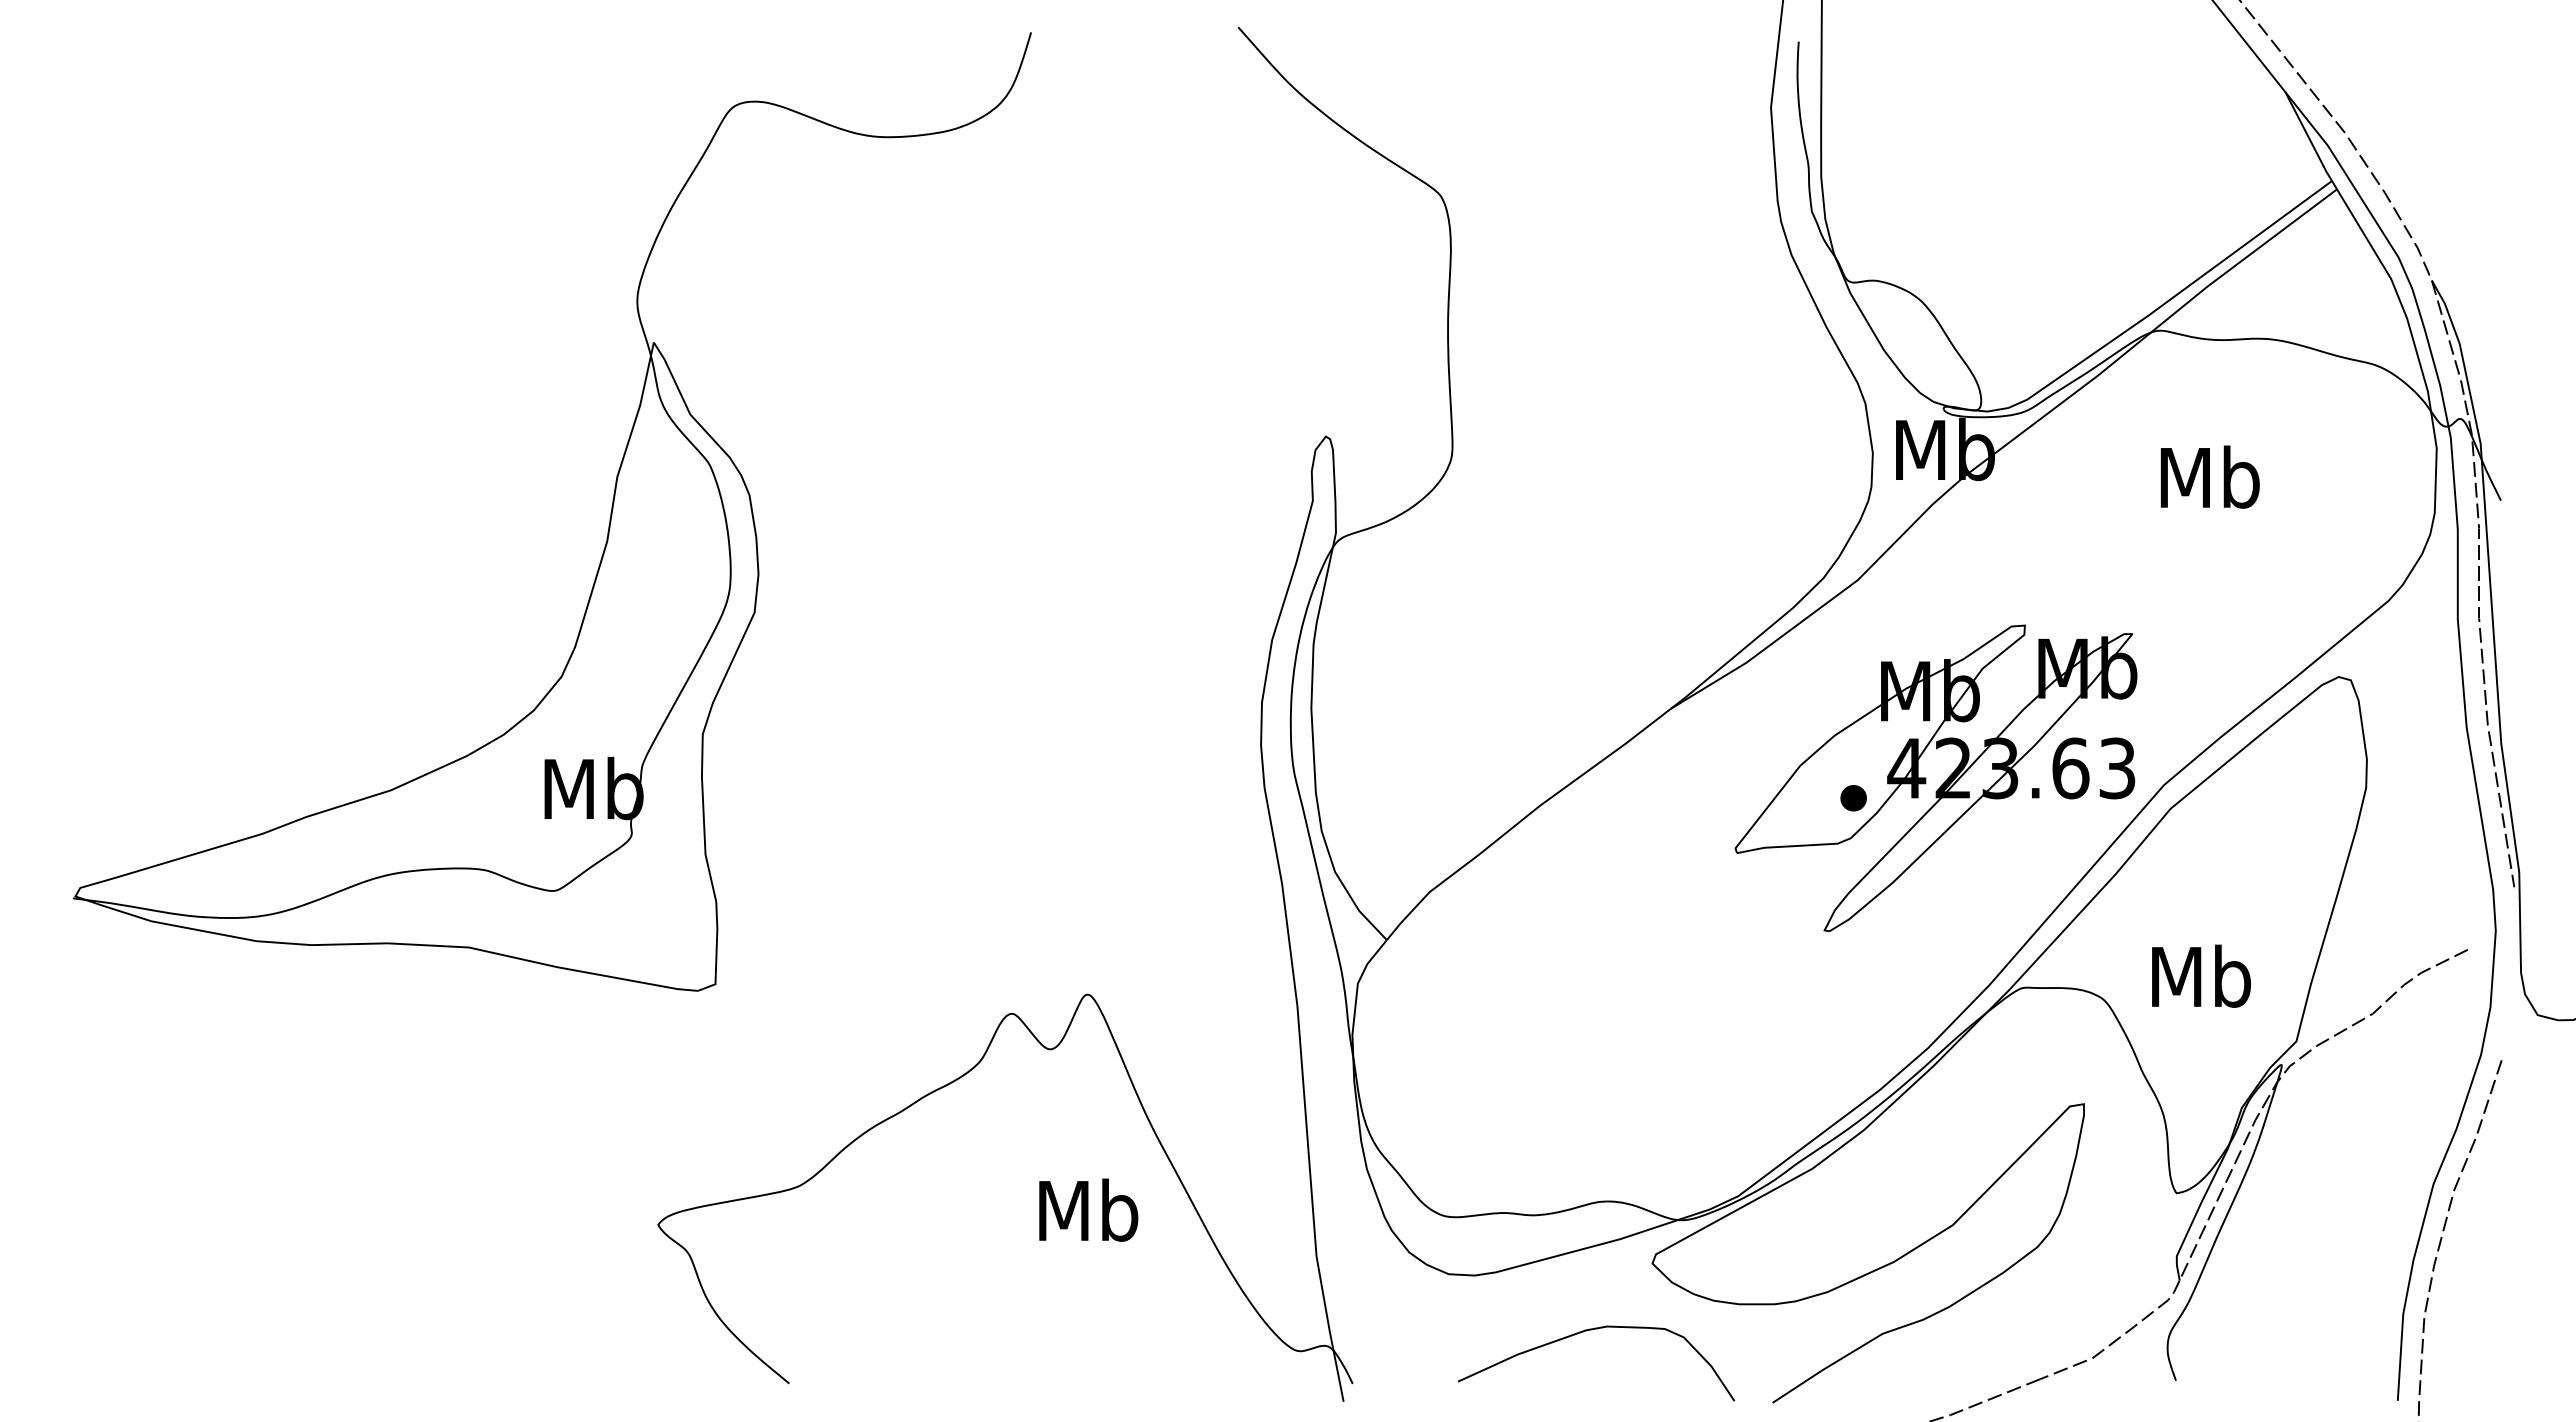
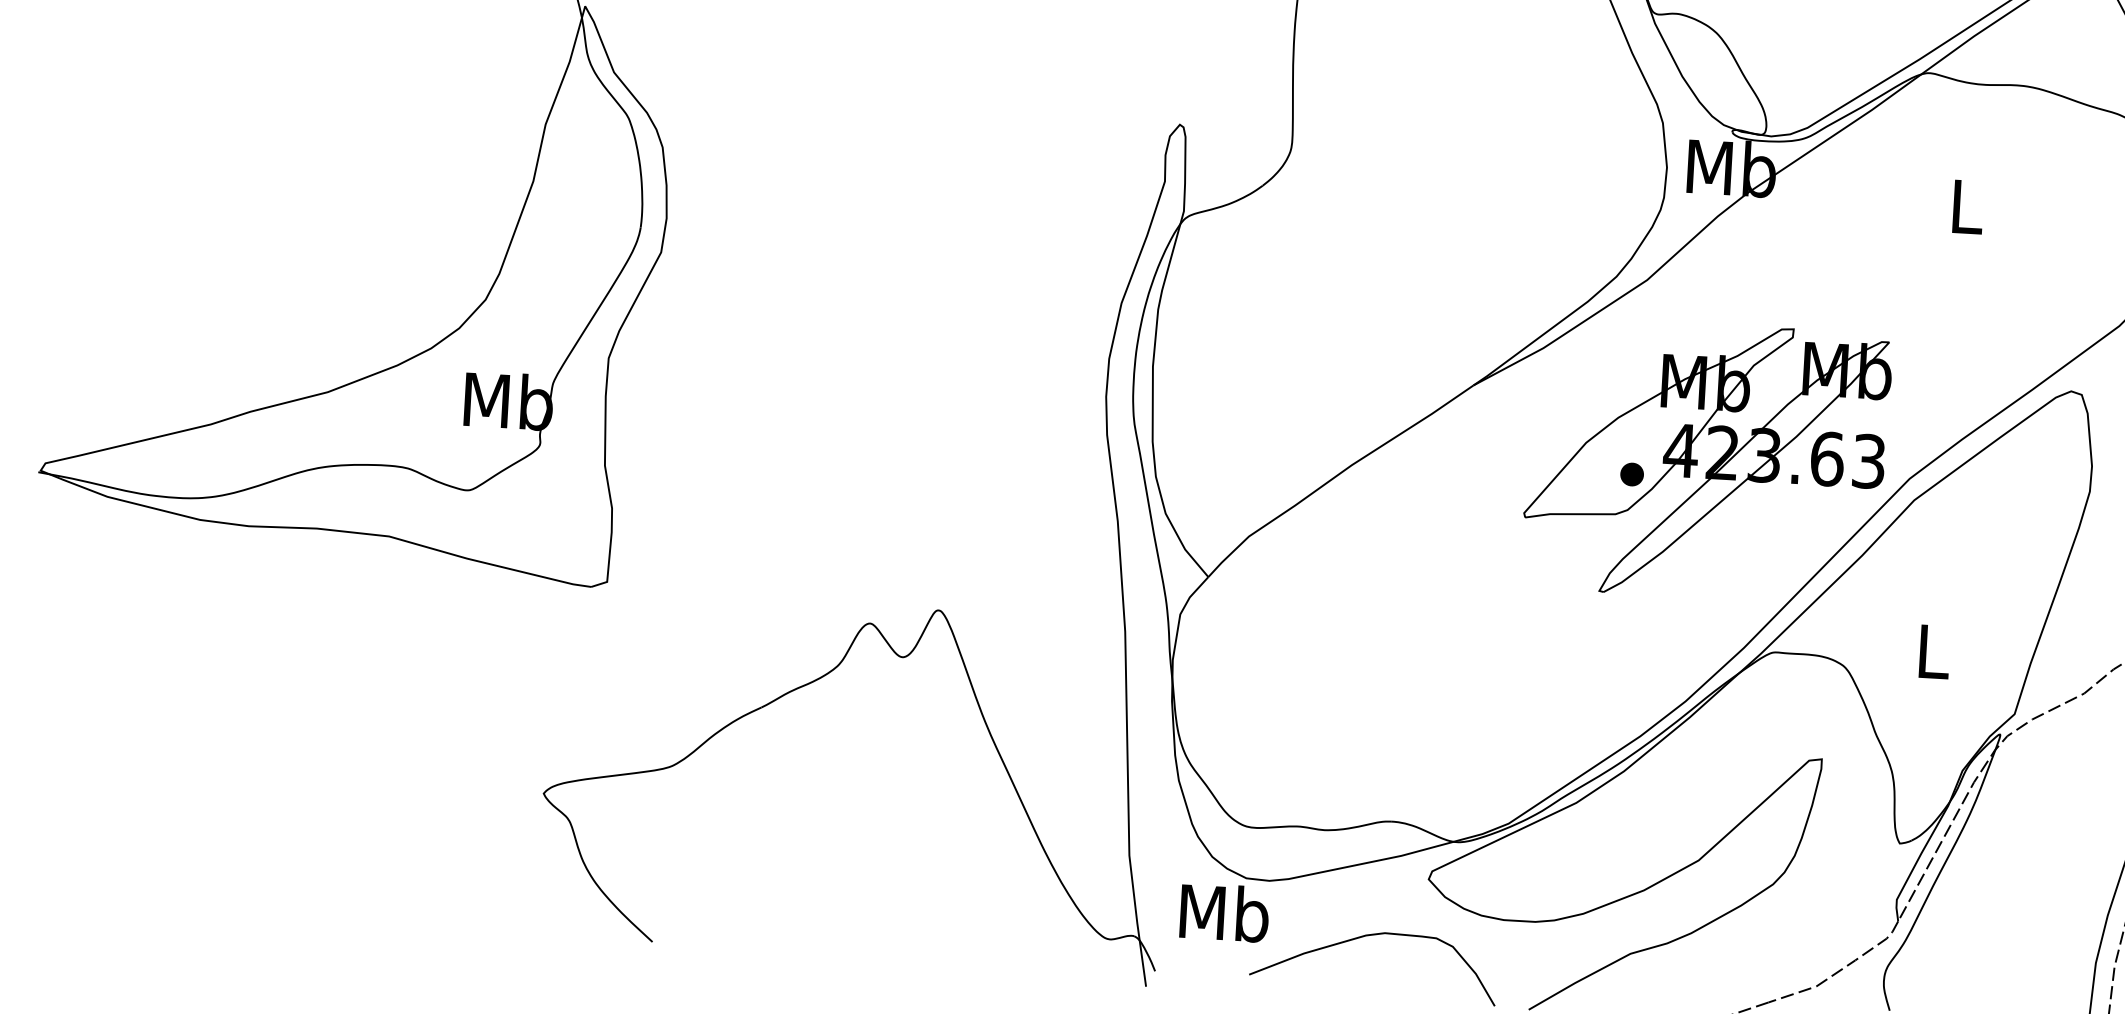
text: (2209, 476) -> (1966, 205), Mb -> L
text: (2201, 975) -> (1933, 650), Mb -> L
text: (1088, 1209) -> (1224, 912), moved

